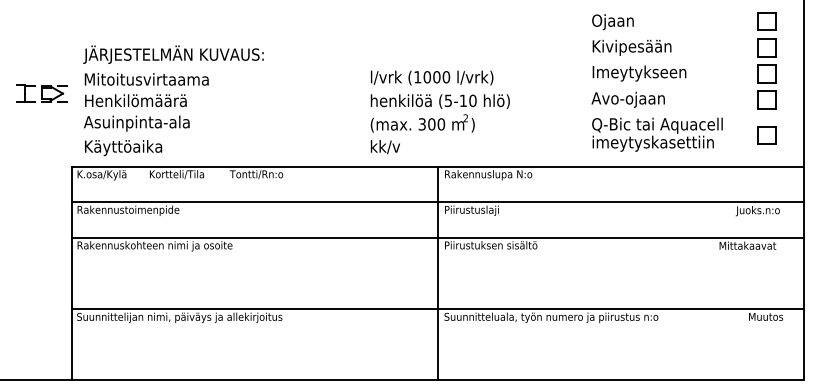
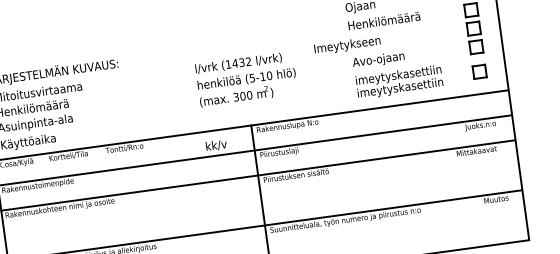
text: (644, 47) -> (385, 21), Kivipesään -> Henkilömäärä
text: (639, 73) -> (347, 45), moved
text: (436, 77) -> (241, 62), (1000 -> (1432
text: (657, 125) -> (401, 75), Q-Bic tai Aquacell -> imeytyskasettiin
text: (384, 147) -> (215, 145), moved

